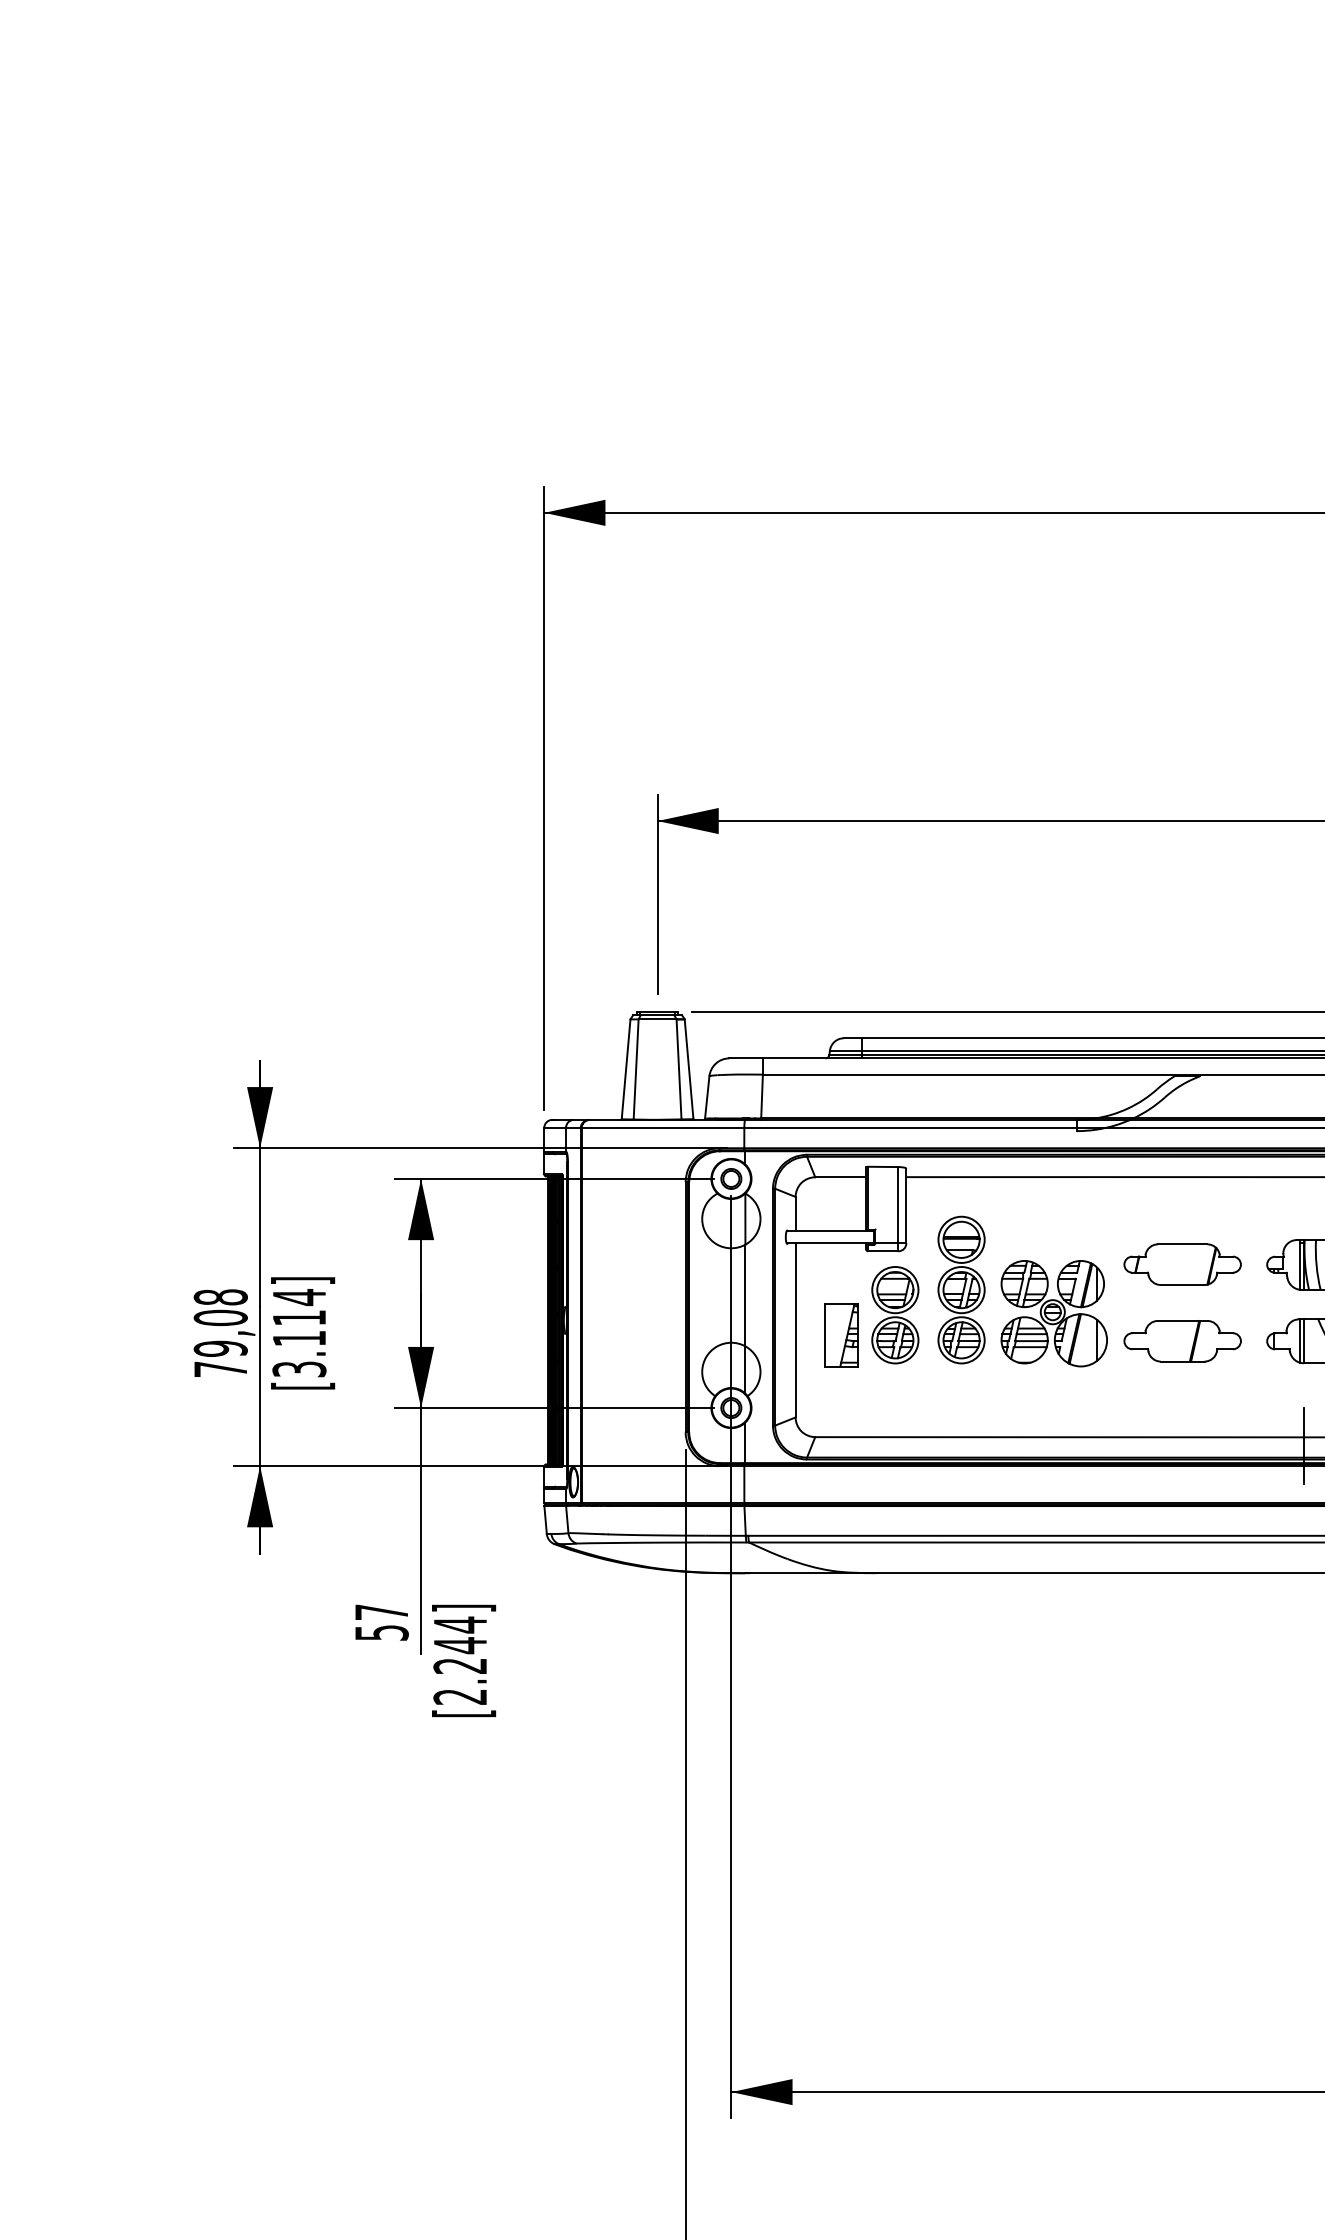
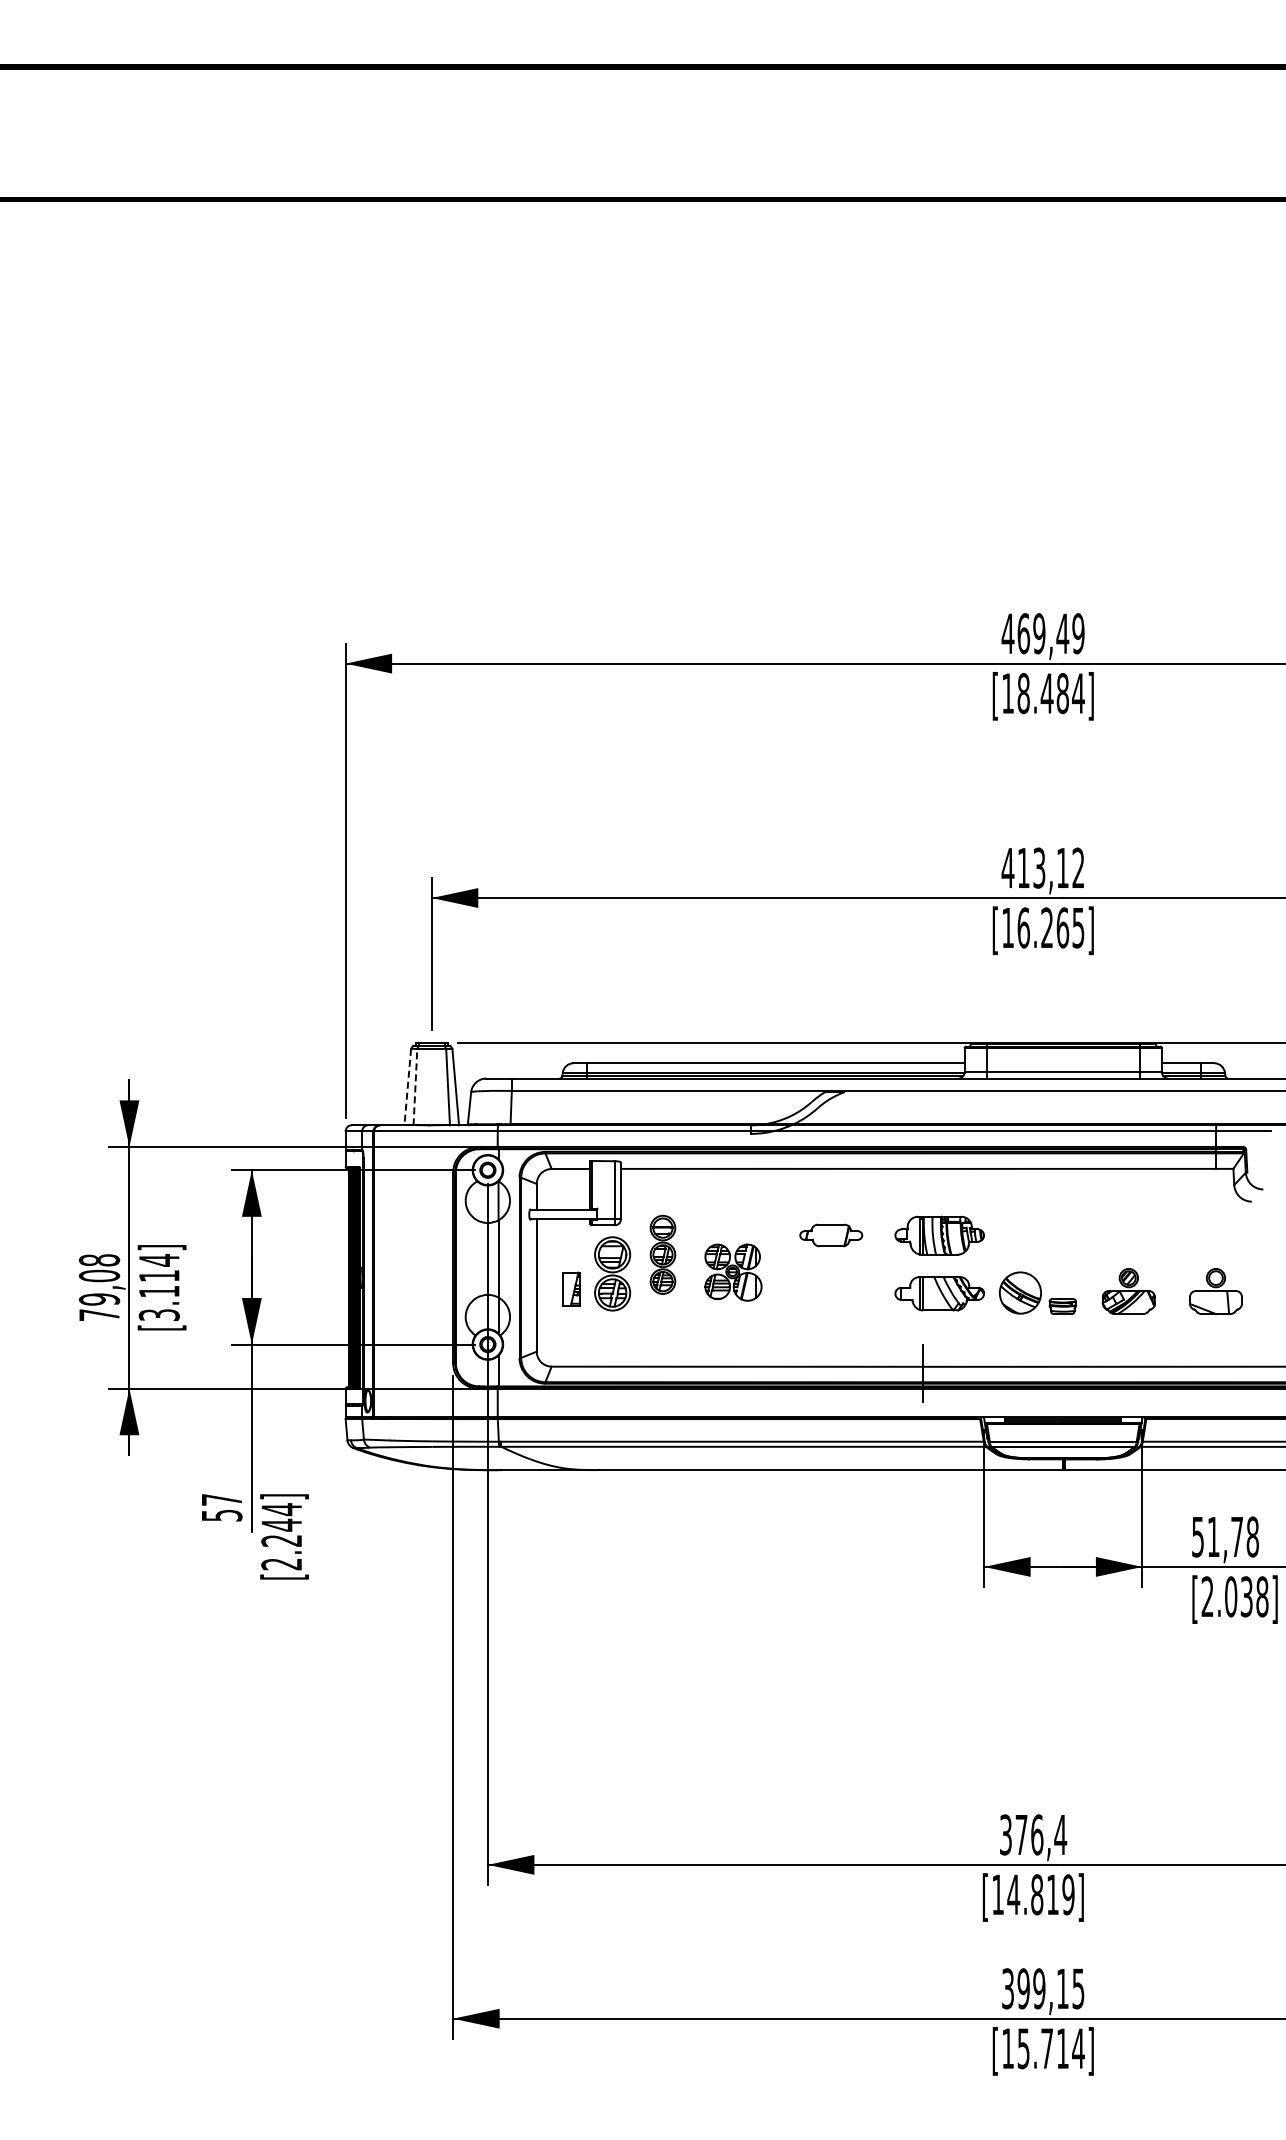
line: (636, 1068) -> (415, 1086), solid -> dashed
line: (625, 1070) -> (407, 1087), solid -> dashed
part: (1183, 1264) -> (831, 1235), size x0.7
part: (960, 1289) -> (662, 1254), size x0.7
part: (1054, 1313) -> (733, 1272), size x0.7
part: (841, 1334) -> (571, 1288), size x0.7
part: (1183, 1340) -> (831, 1293), removed

